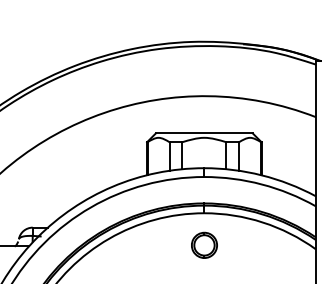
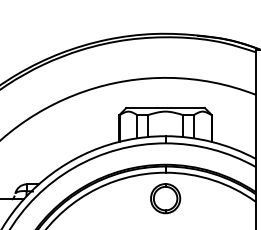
part: (204, 245) -> (165, 198), size x1.43

